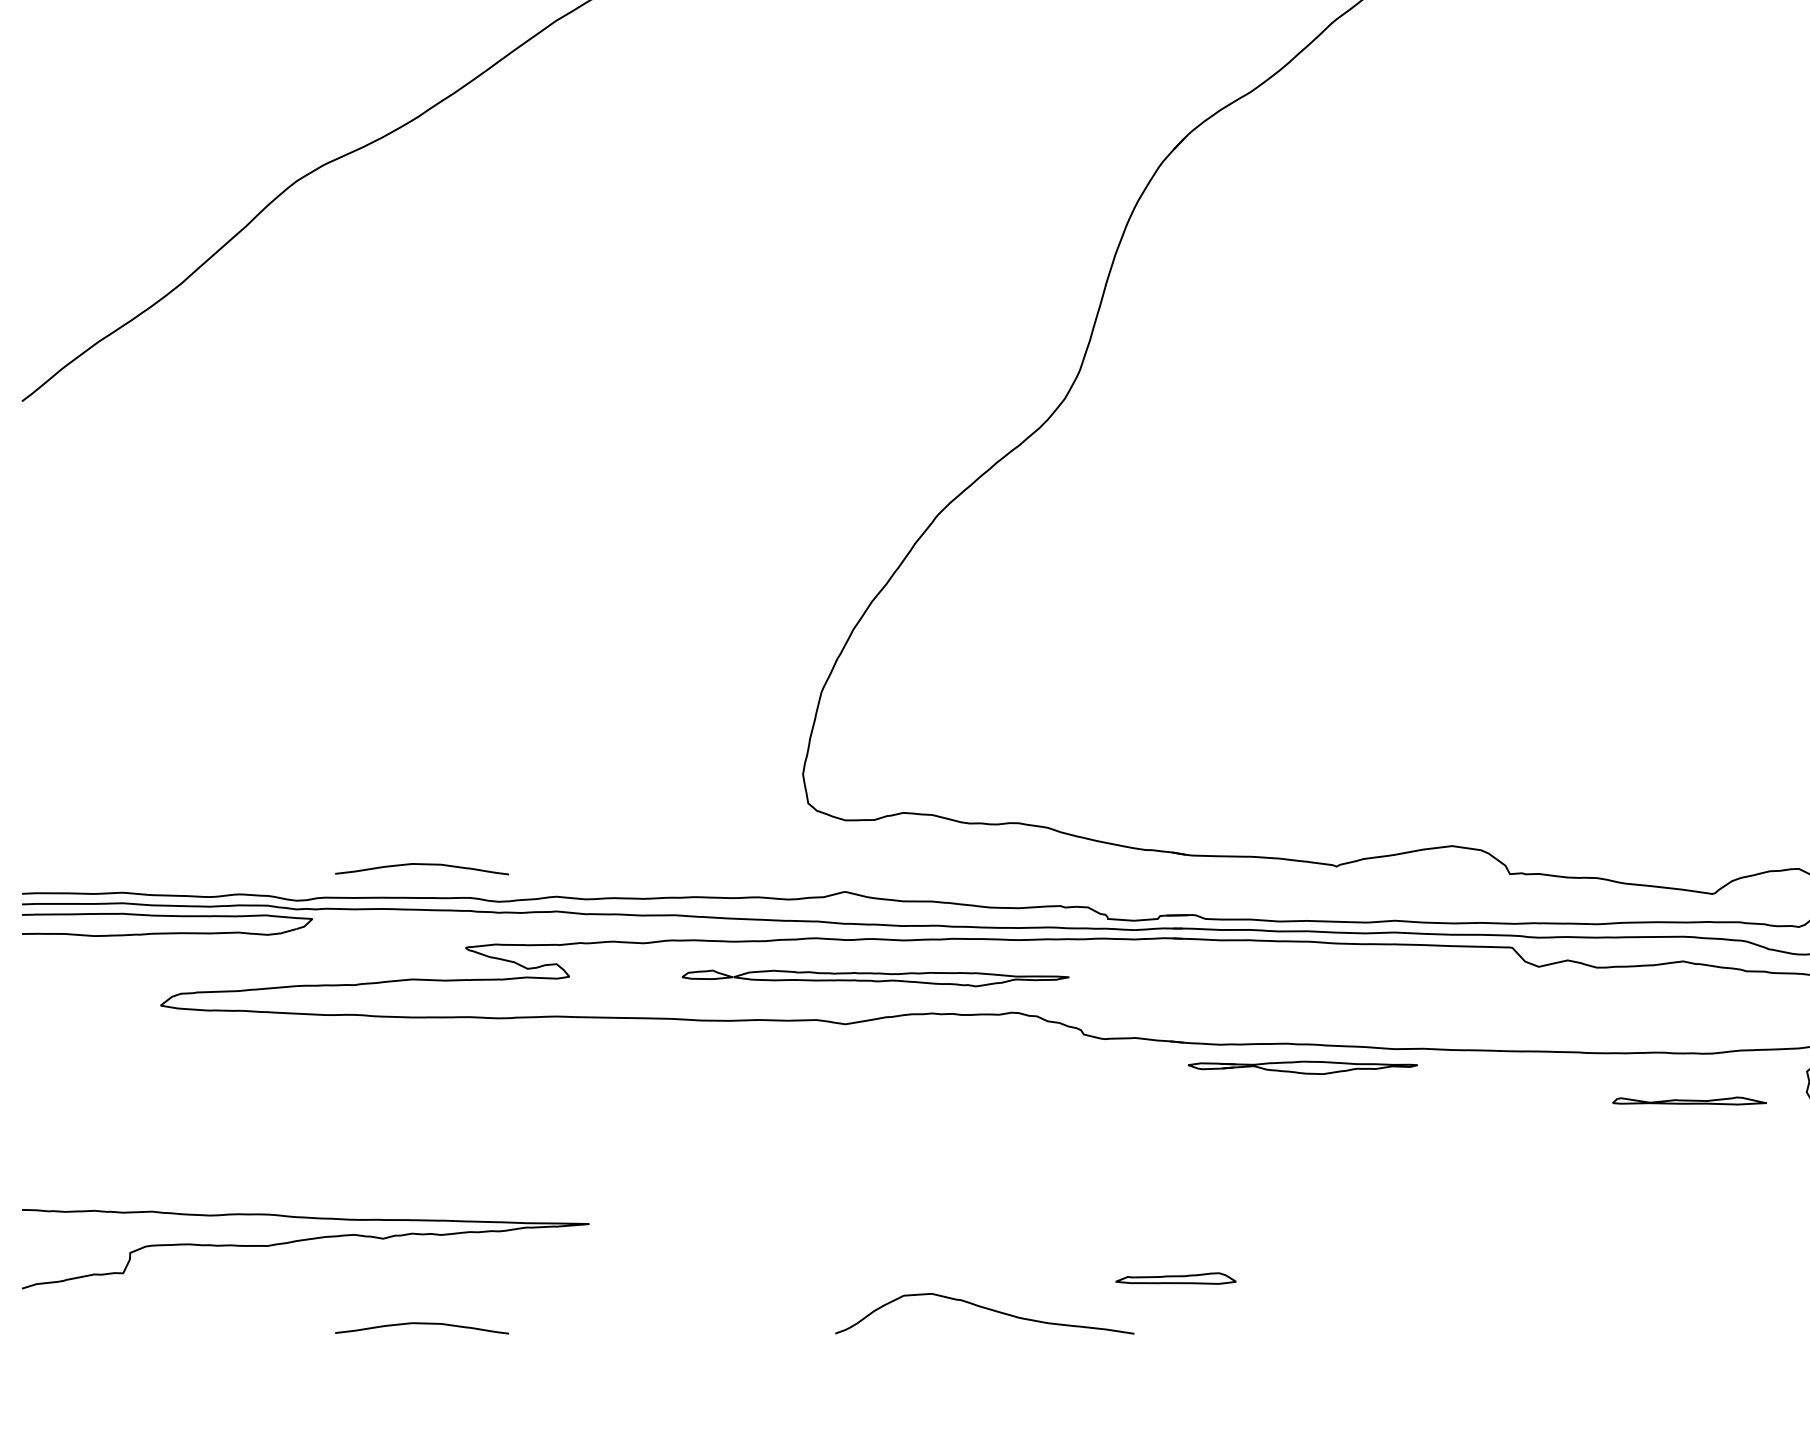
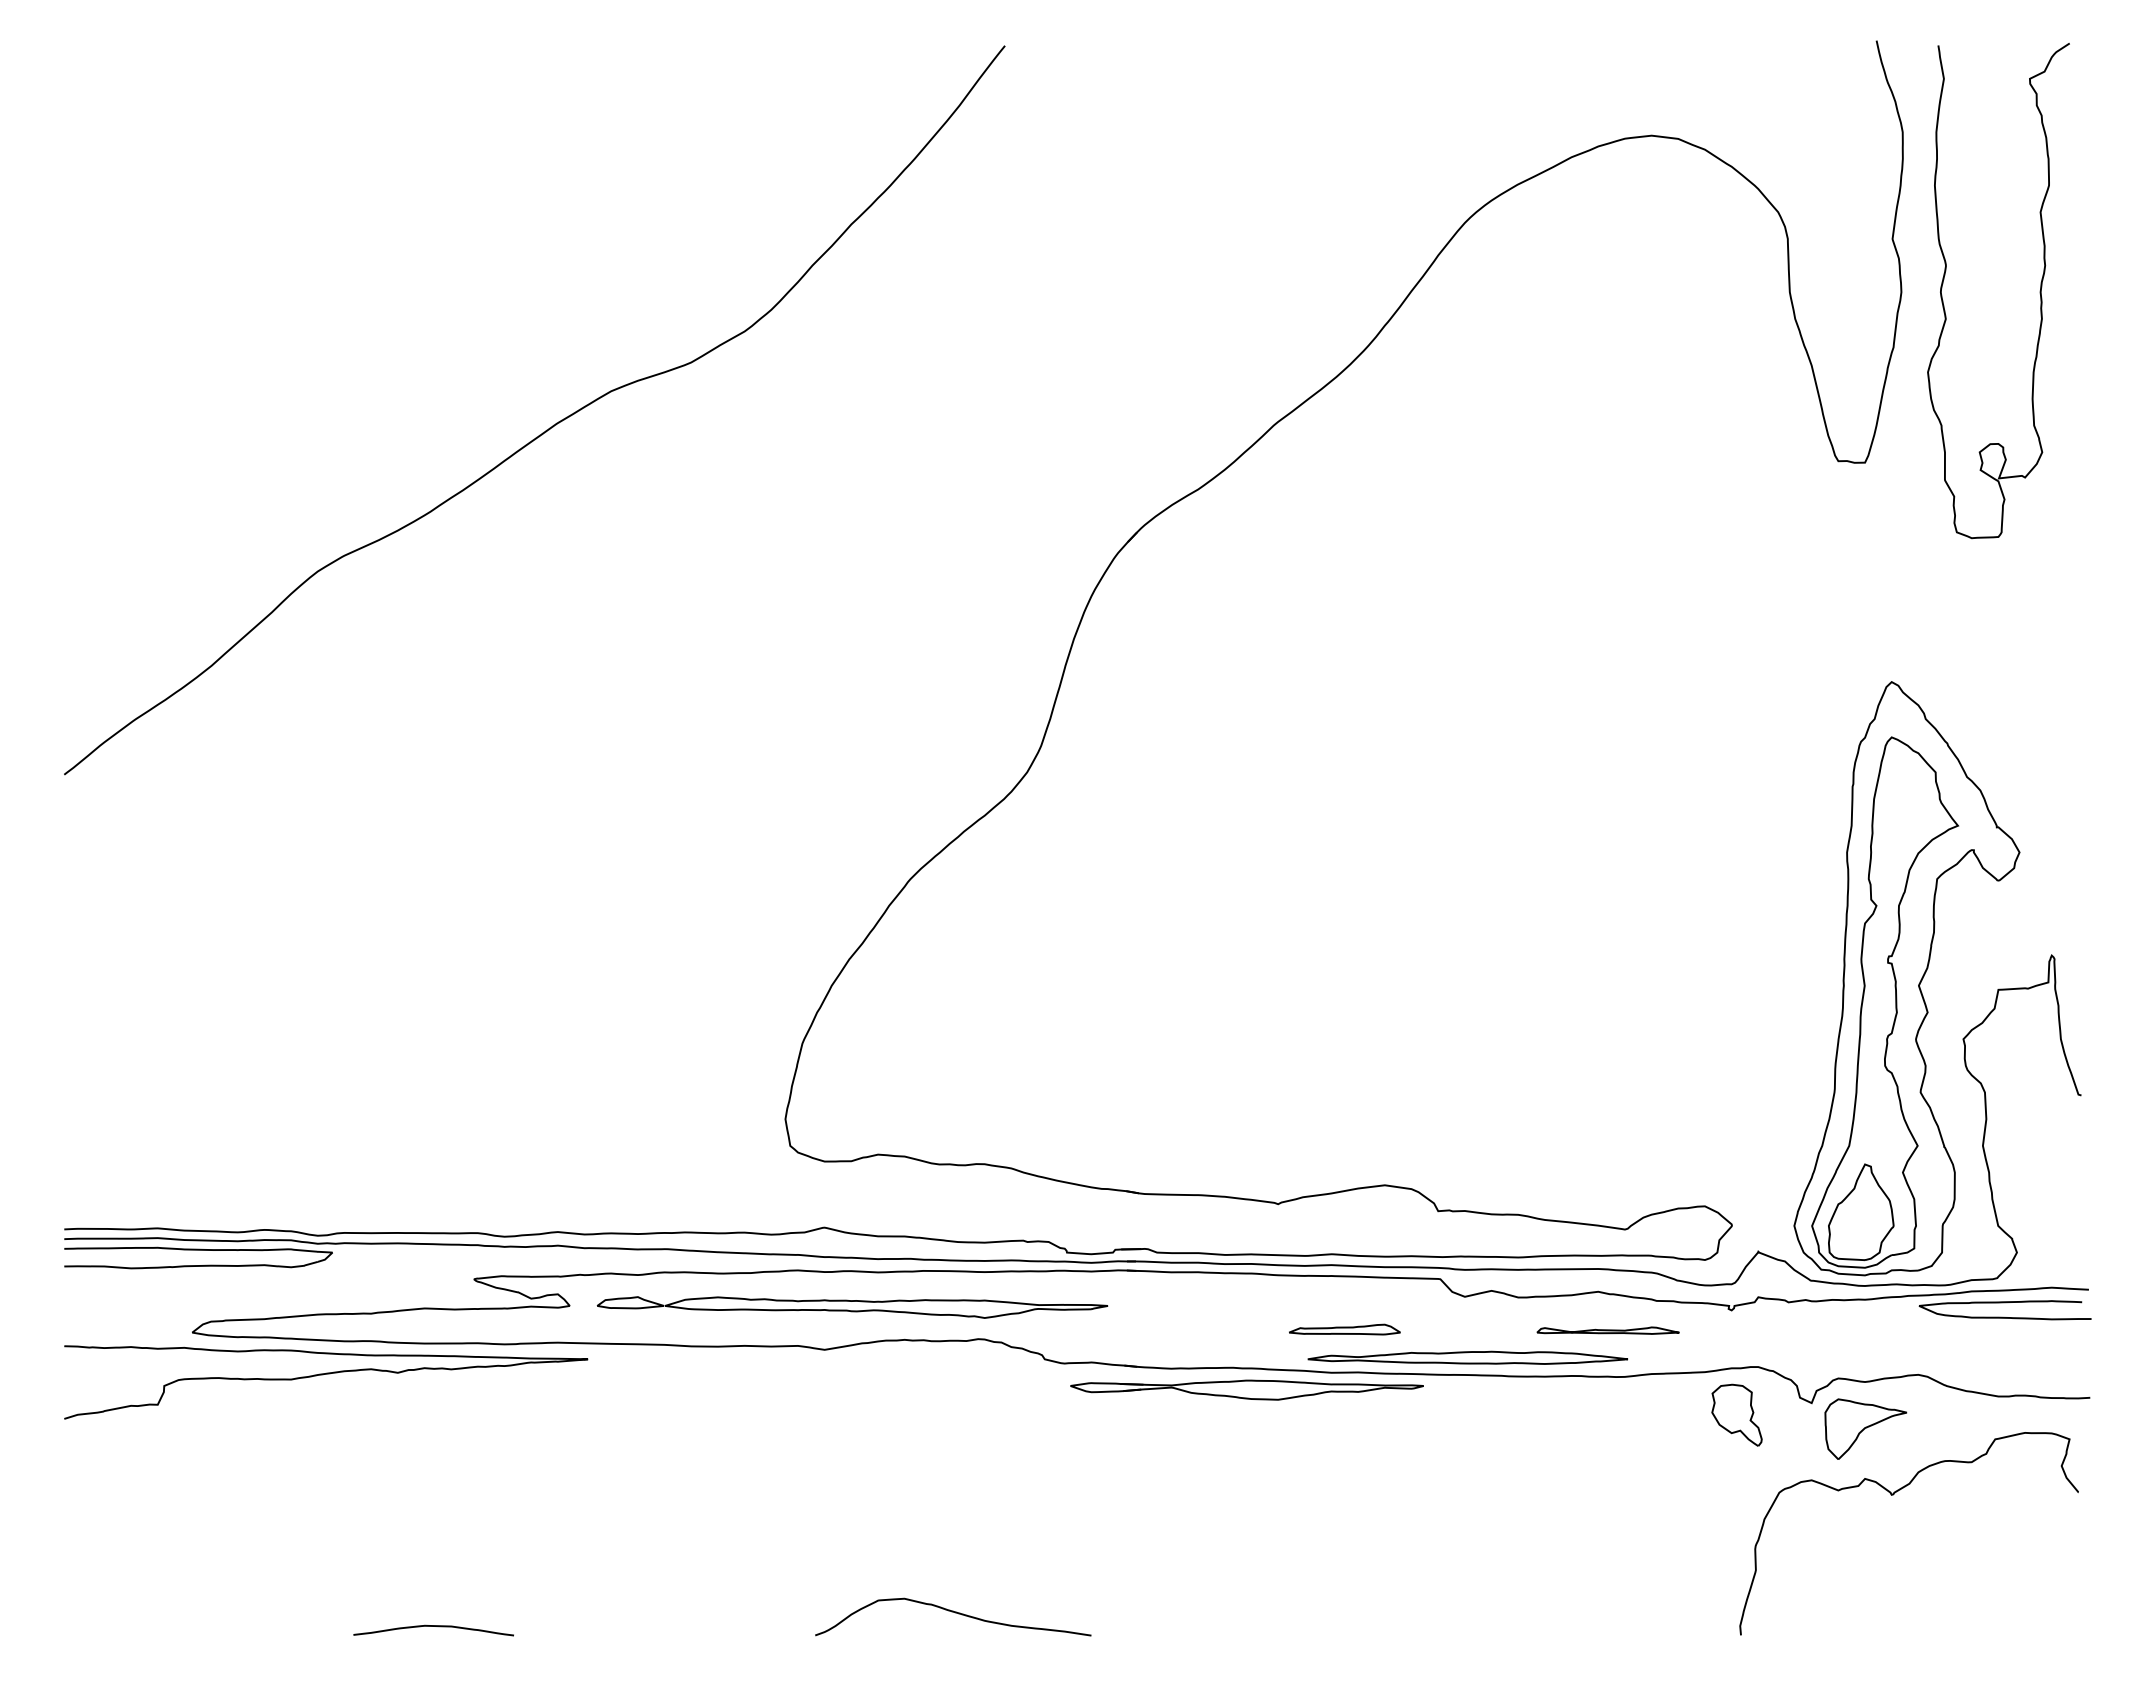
curve: (421, 864) -> (433, 1202), removed
part: (875, 978) -> (852, 1307), size x1.43
part: (1541, 1032) -> (1467, 1357), added
part: (1302, 1067) -> (1246, 1389), size x1.67
part: (1688, 1100) -> (1607, 1330), moved
curve: (302, 1241) -> (323, 1375), moved
part: (1175, 1278) -> (1344, 1329), moved

